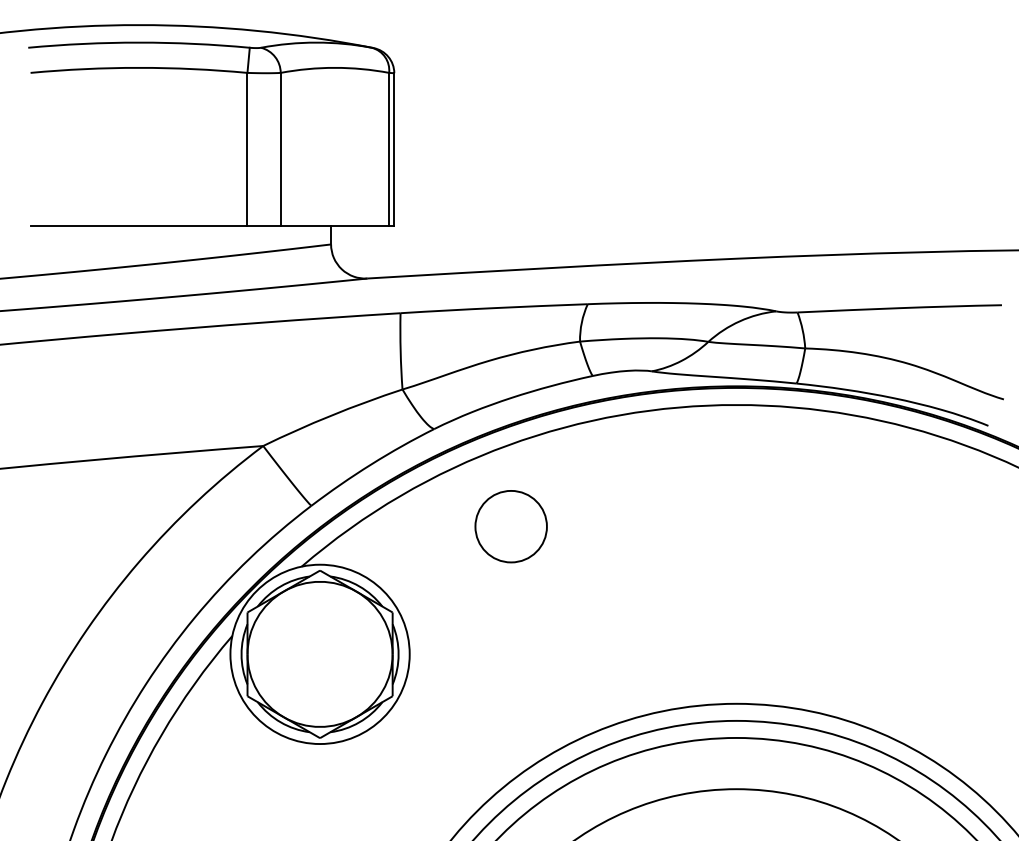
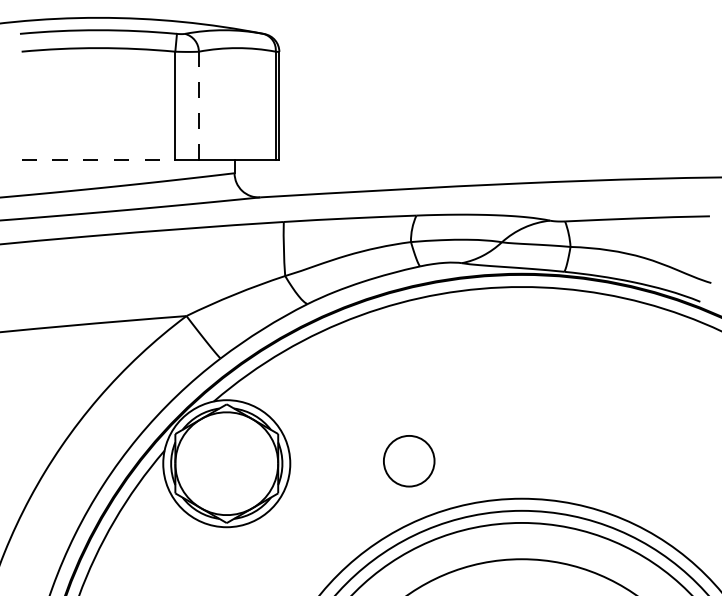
line: (280, 150) -> (198, 106), solid -> dashed
line: (139, 225) -> (98, 159), solid -> dashed
circle: (511, 527) -> (409, 461), moved

